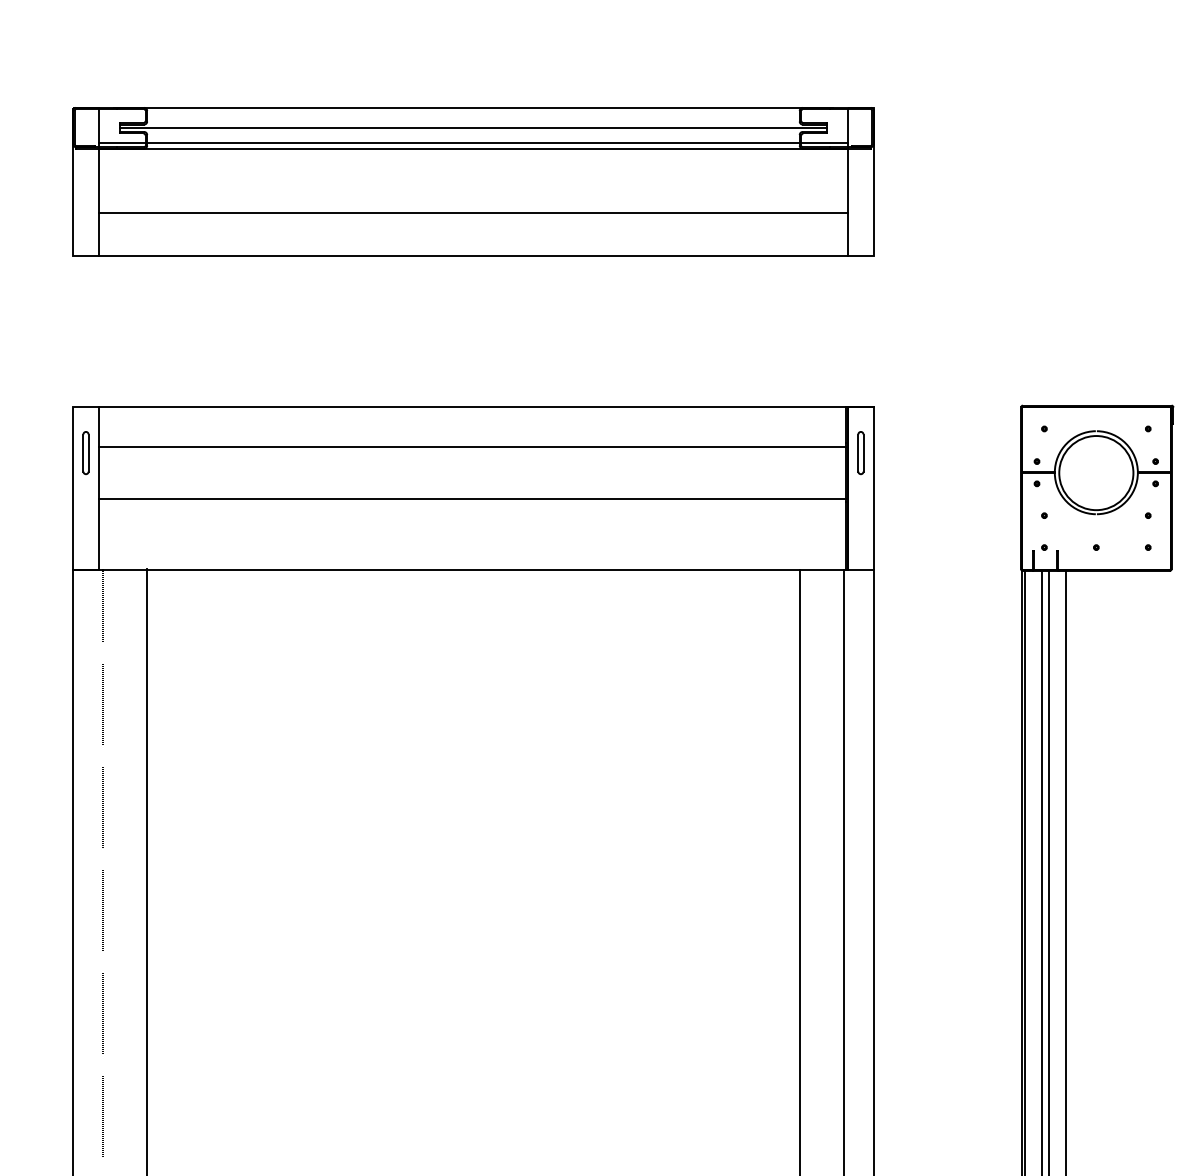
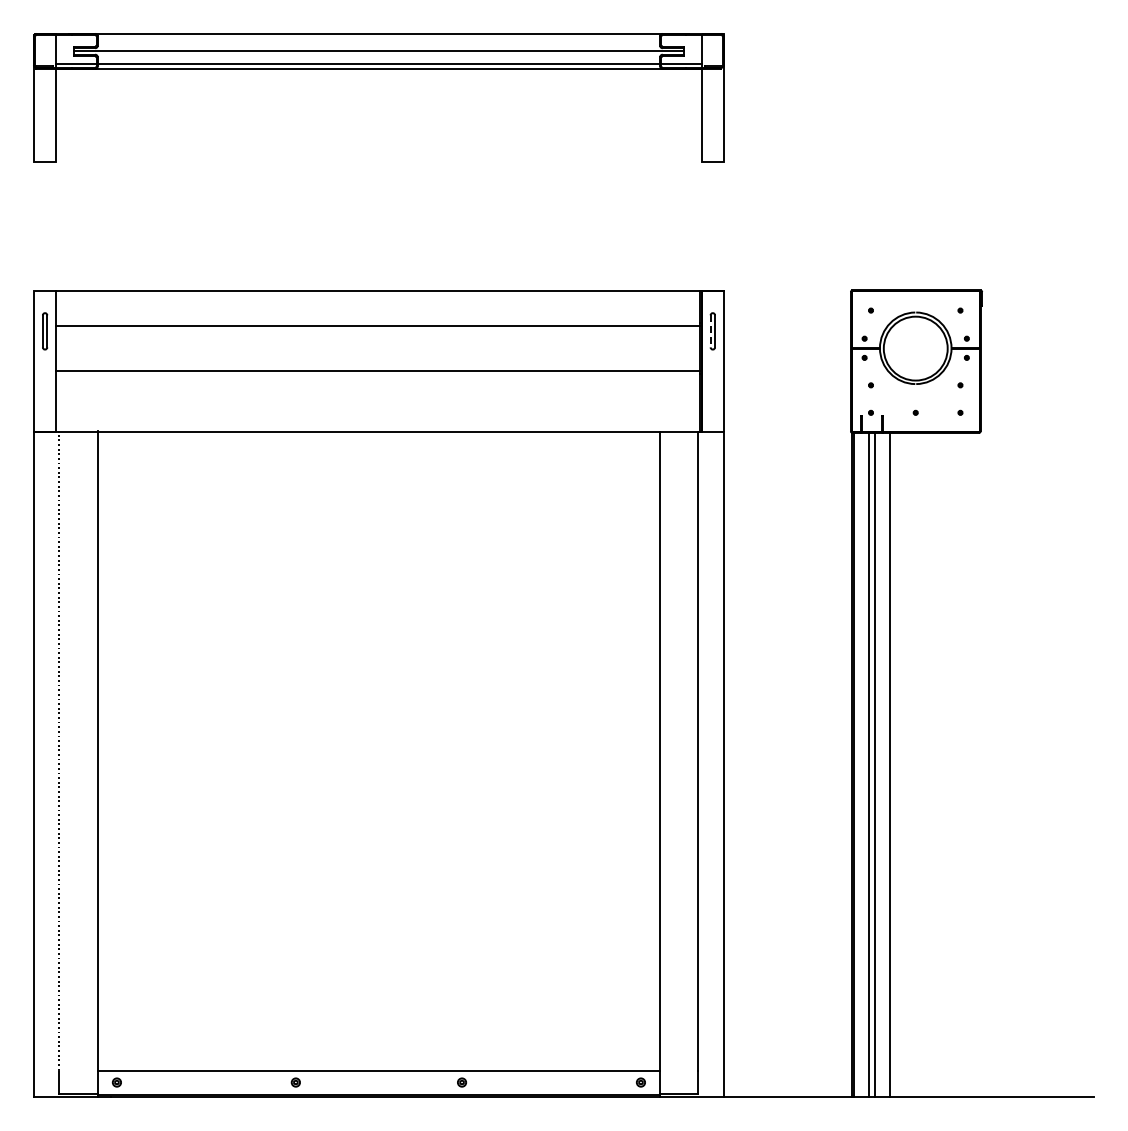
line: (472, 213) -> (378, 124), removed
line: (472, 255) -> (378, 161), removed
line: (858, 453) -> (710, 331), solid -> dashed

